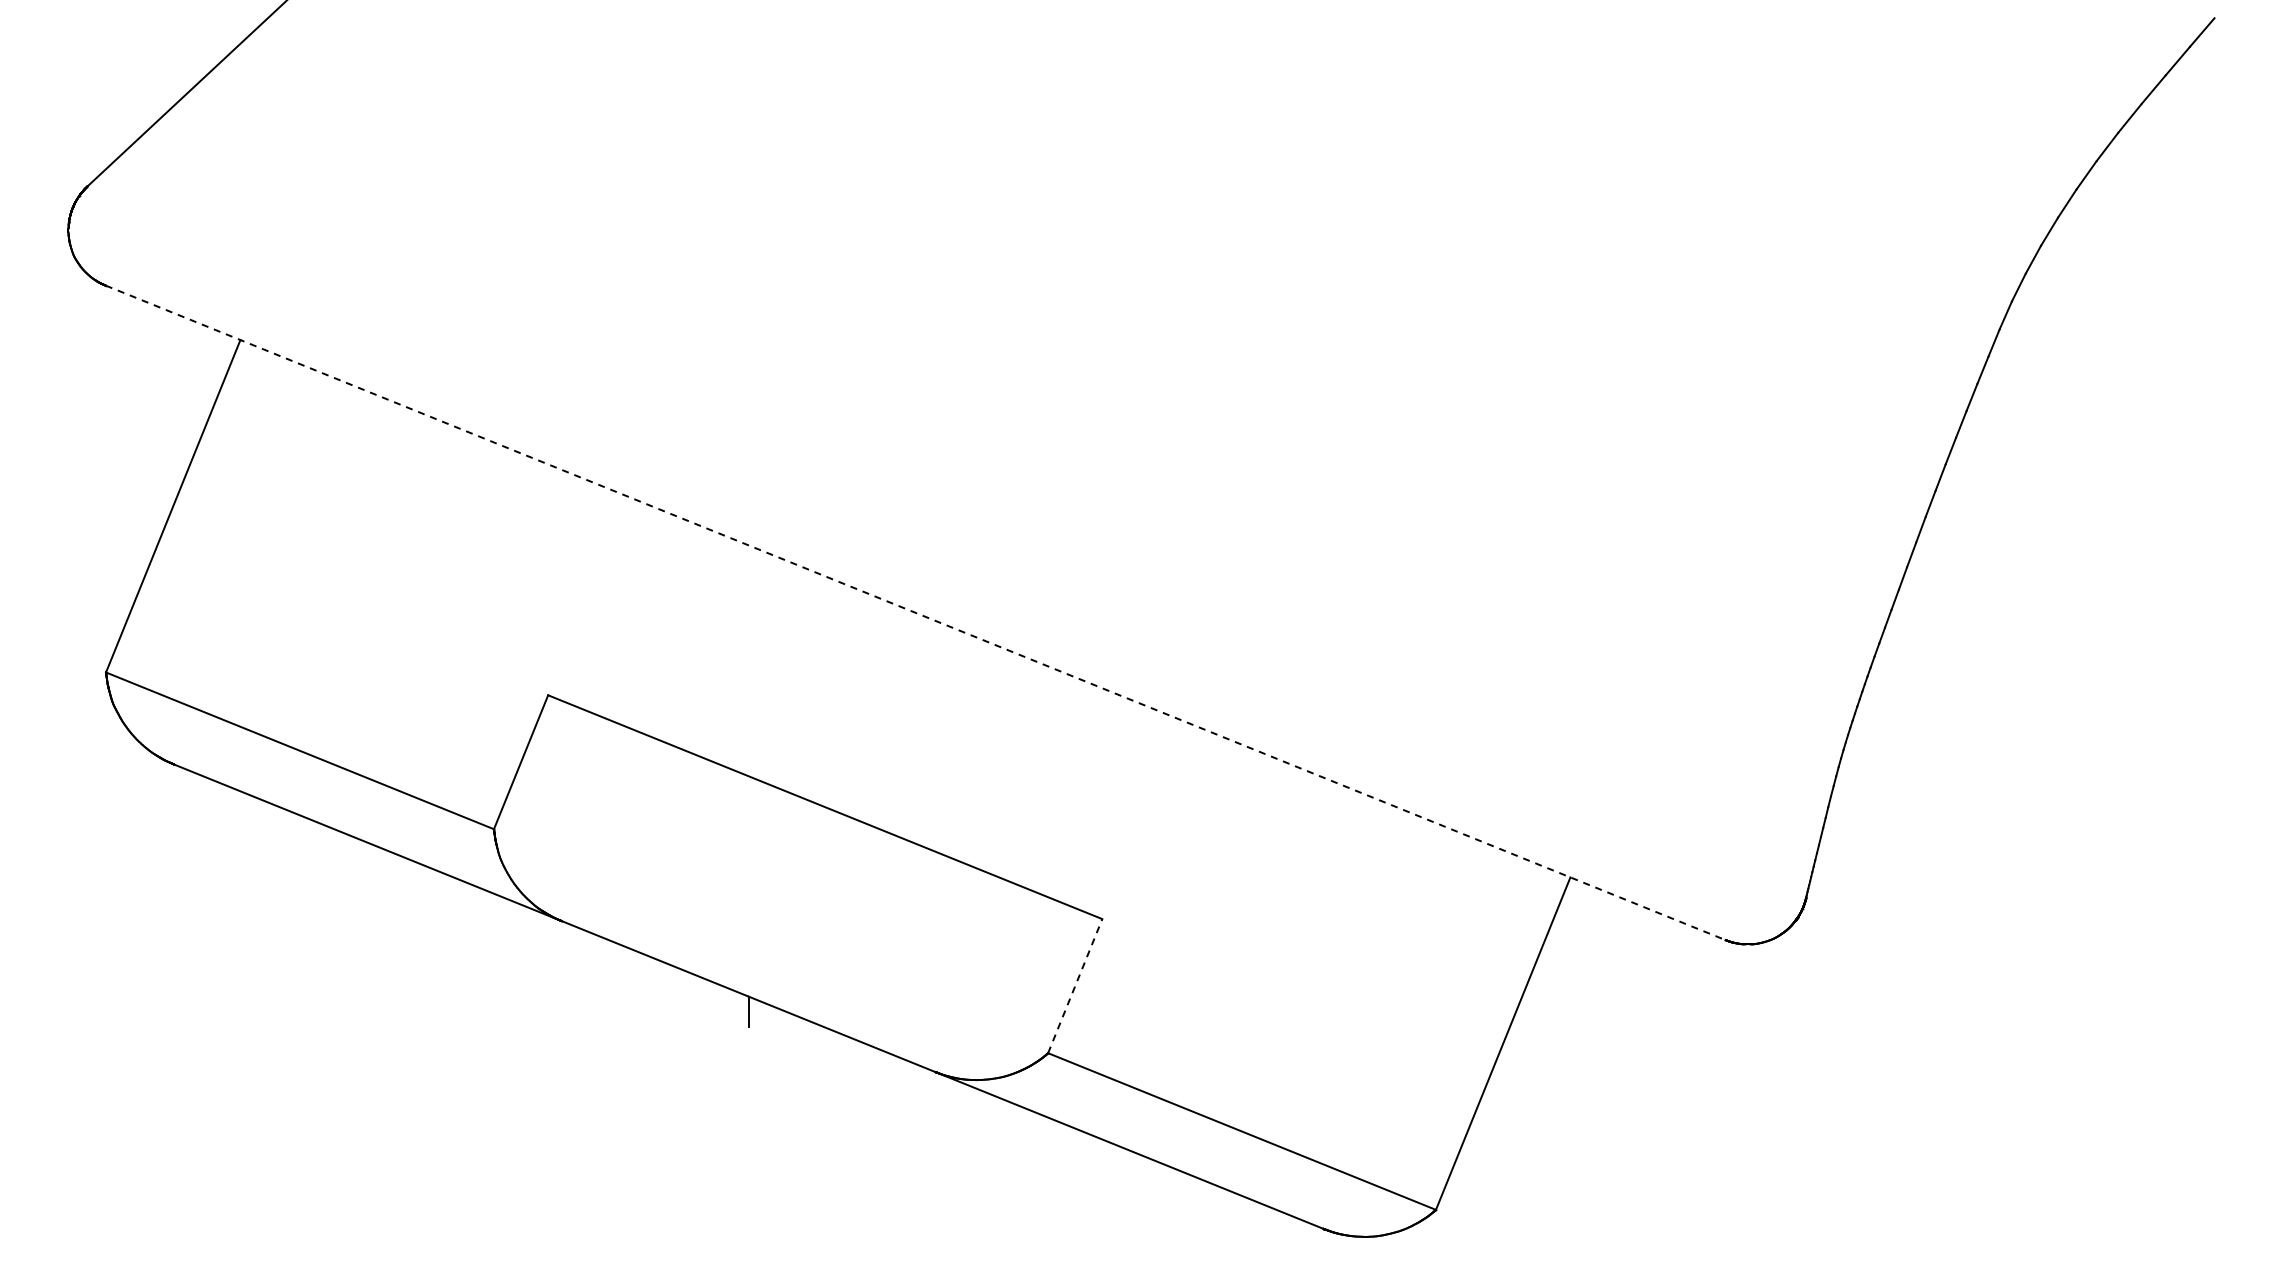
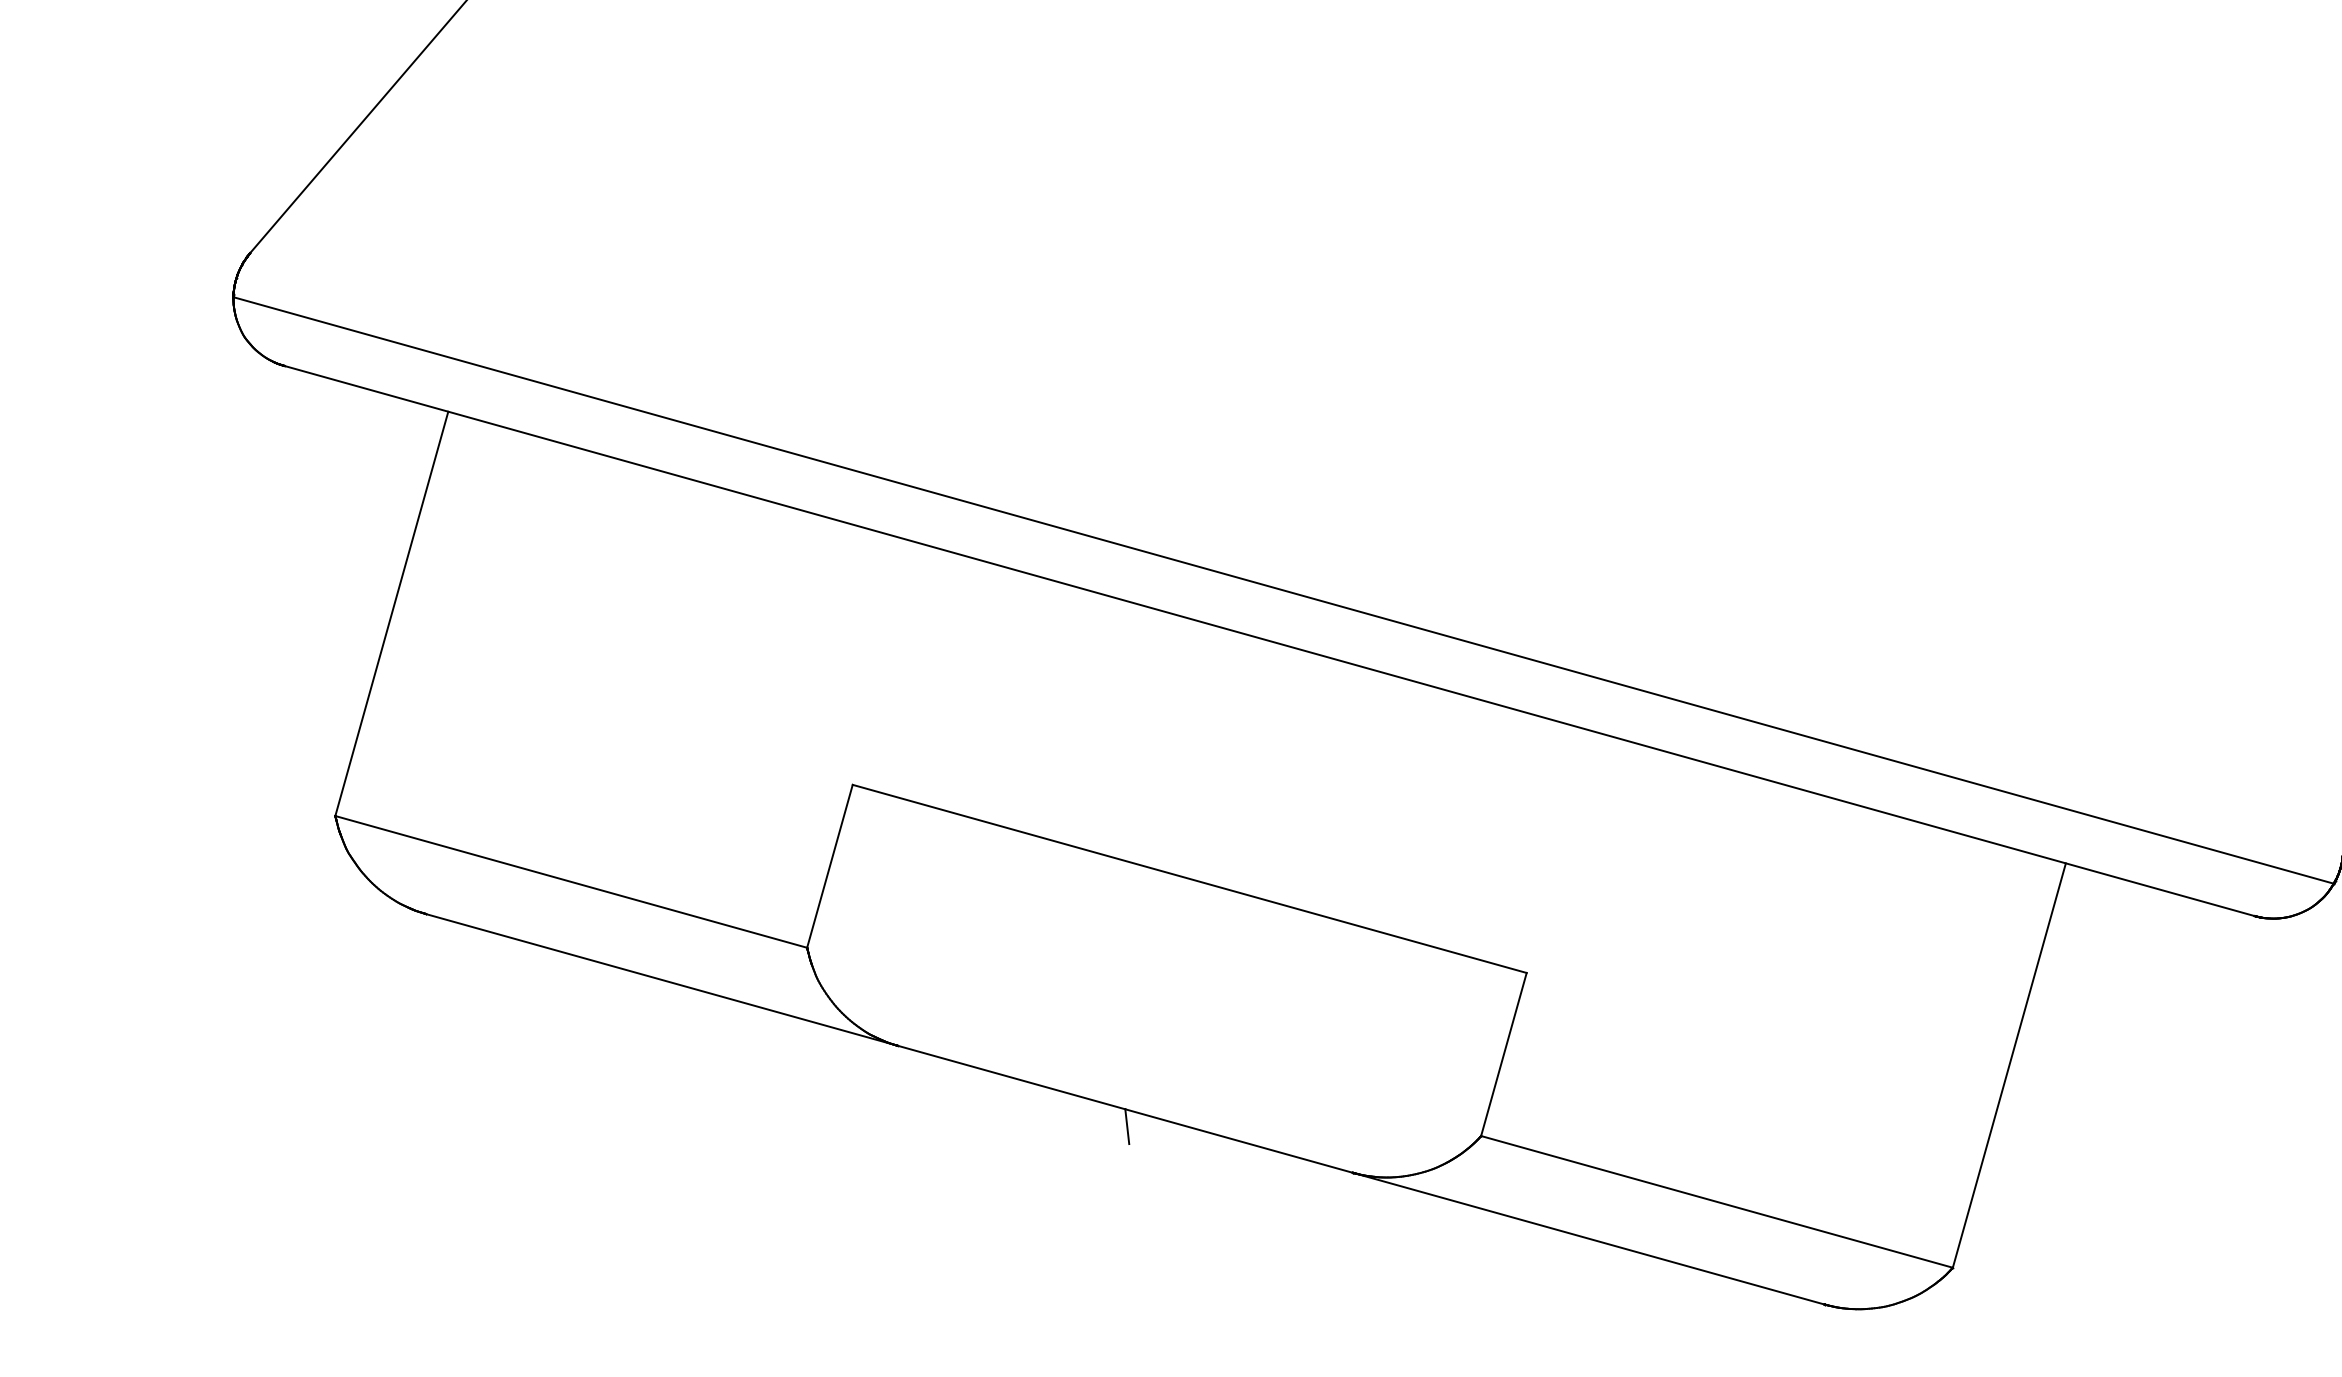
line: (931, 571) -> (1282, 590), added
line: (916, 613) -> (1270, 641), dashed -> solid
line: (1075, 985) -> (1504, 1053), dashed -> solid

